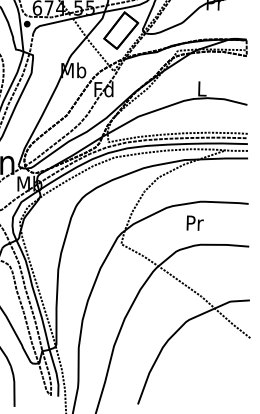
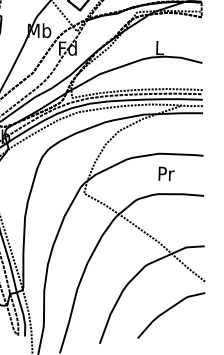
text: (194, 222) -> (165, 173), moved
curve: (212, 368) -> (169, 310), added

